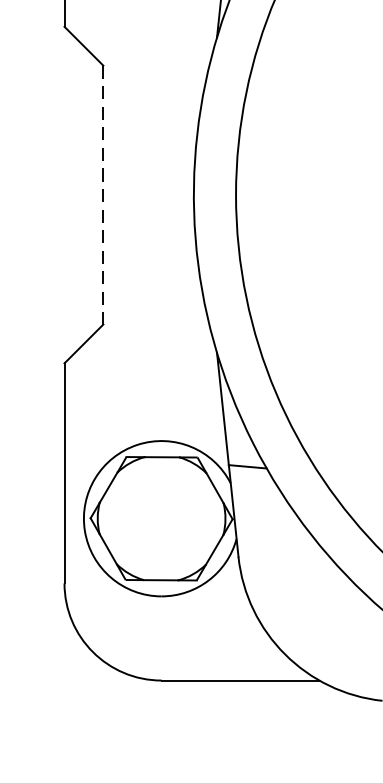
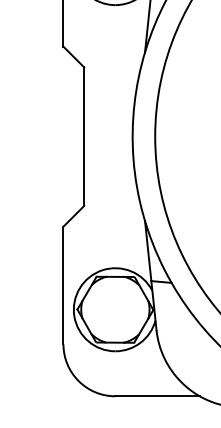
line: (103, 196) -> (84, 137), dashed -> solid

